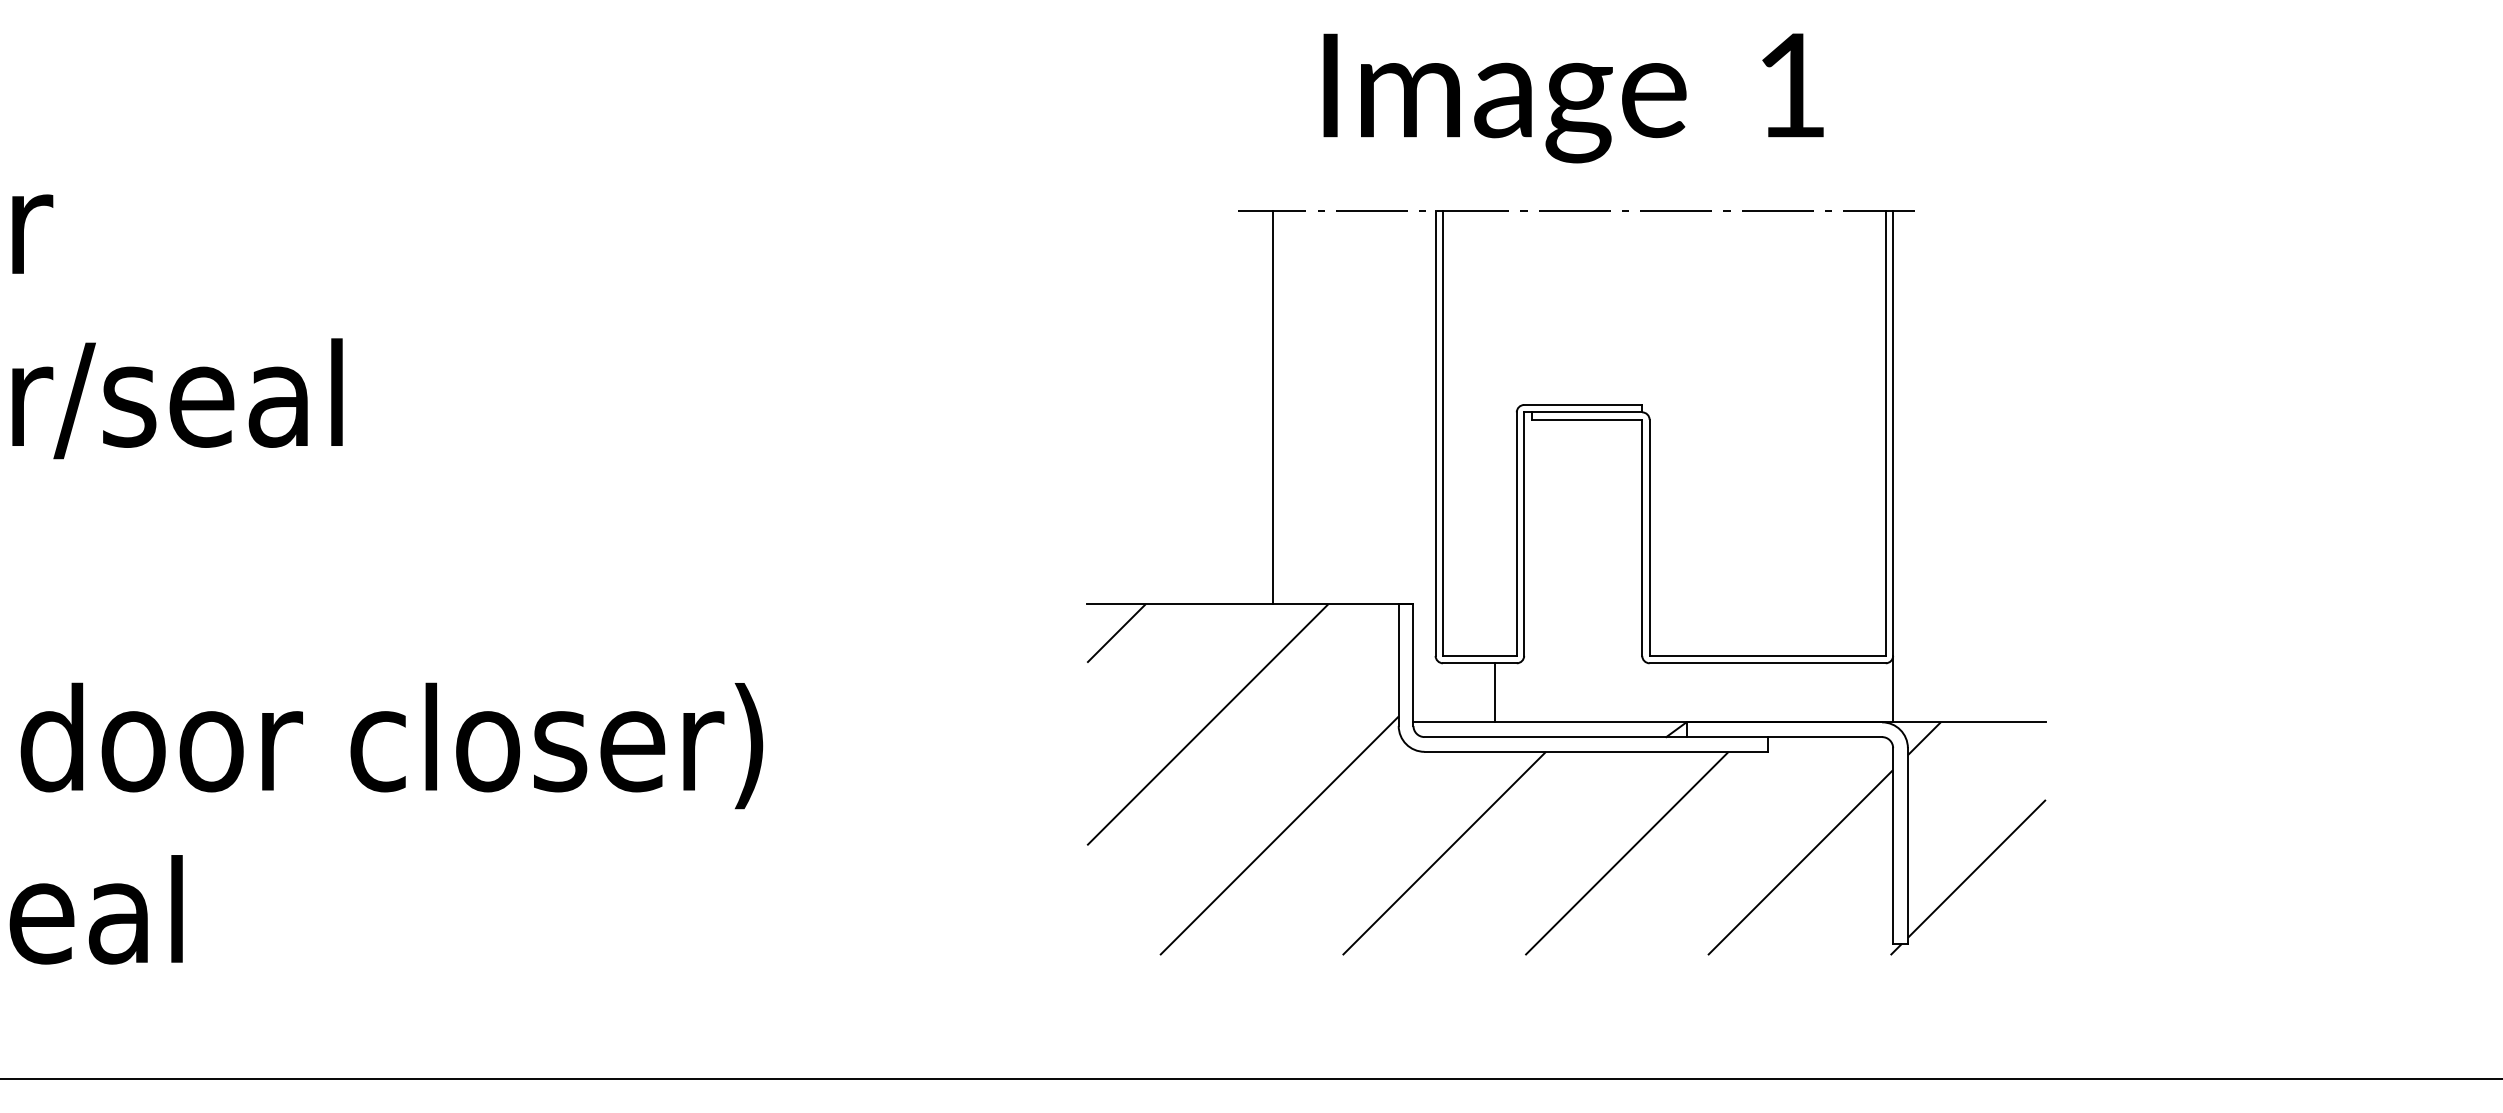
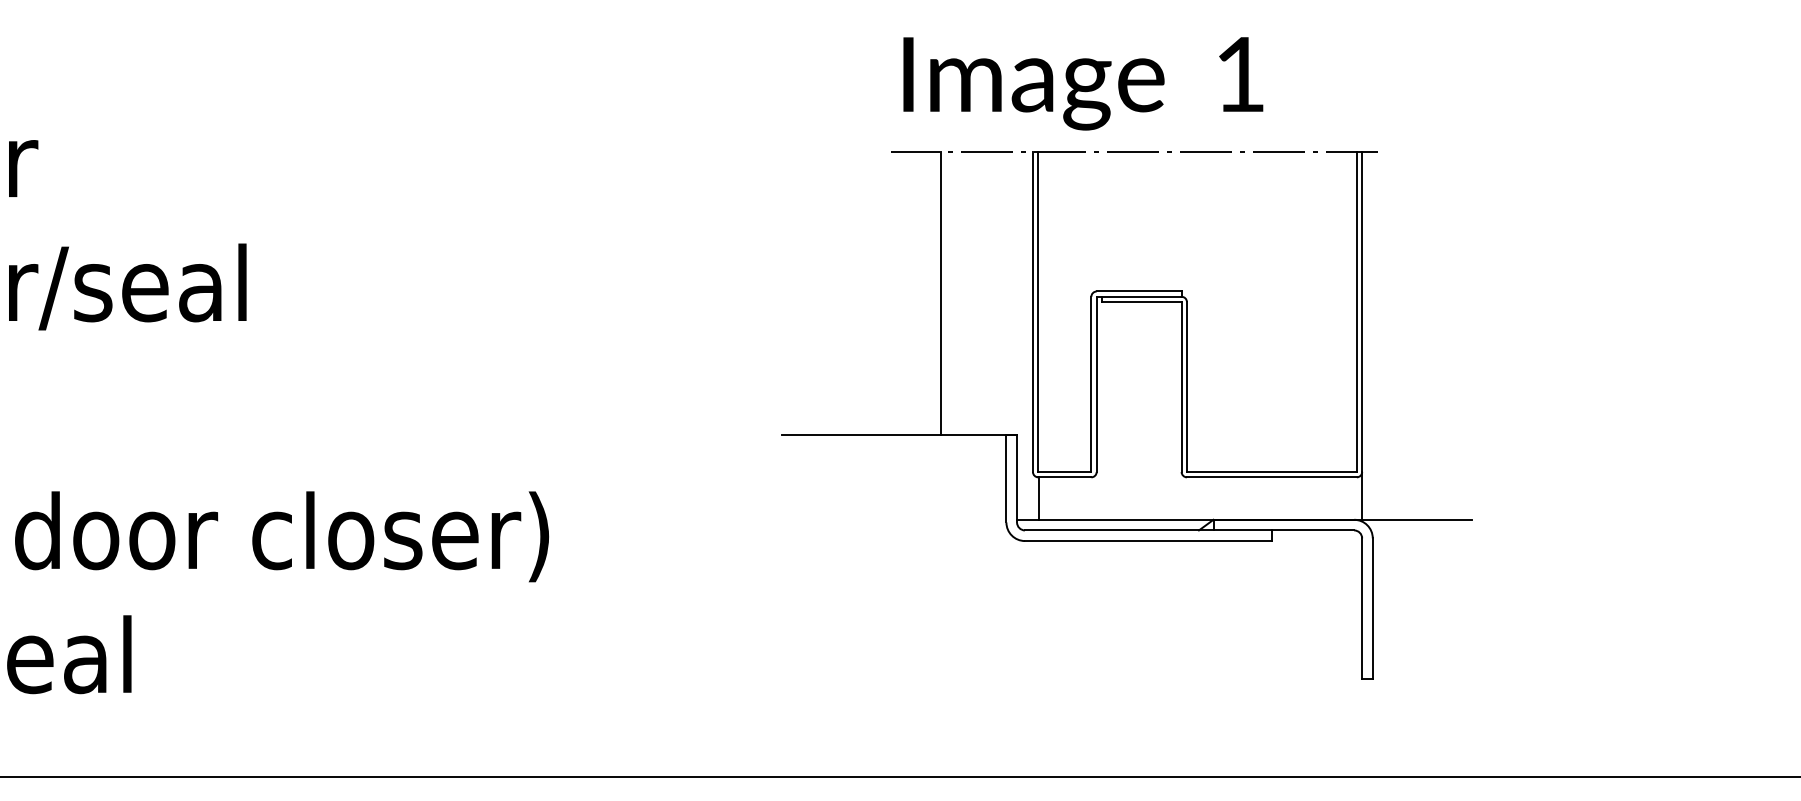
text: (1573, 98) -> (1083, 83), moved
line: (1273, 407) -> (940, 293), moved
line: (1494, 692) -> (1039, 498), moved
hatch: (1566, 779) -> (1127, 560), removed

